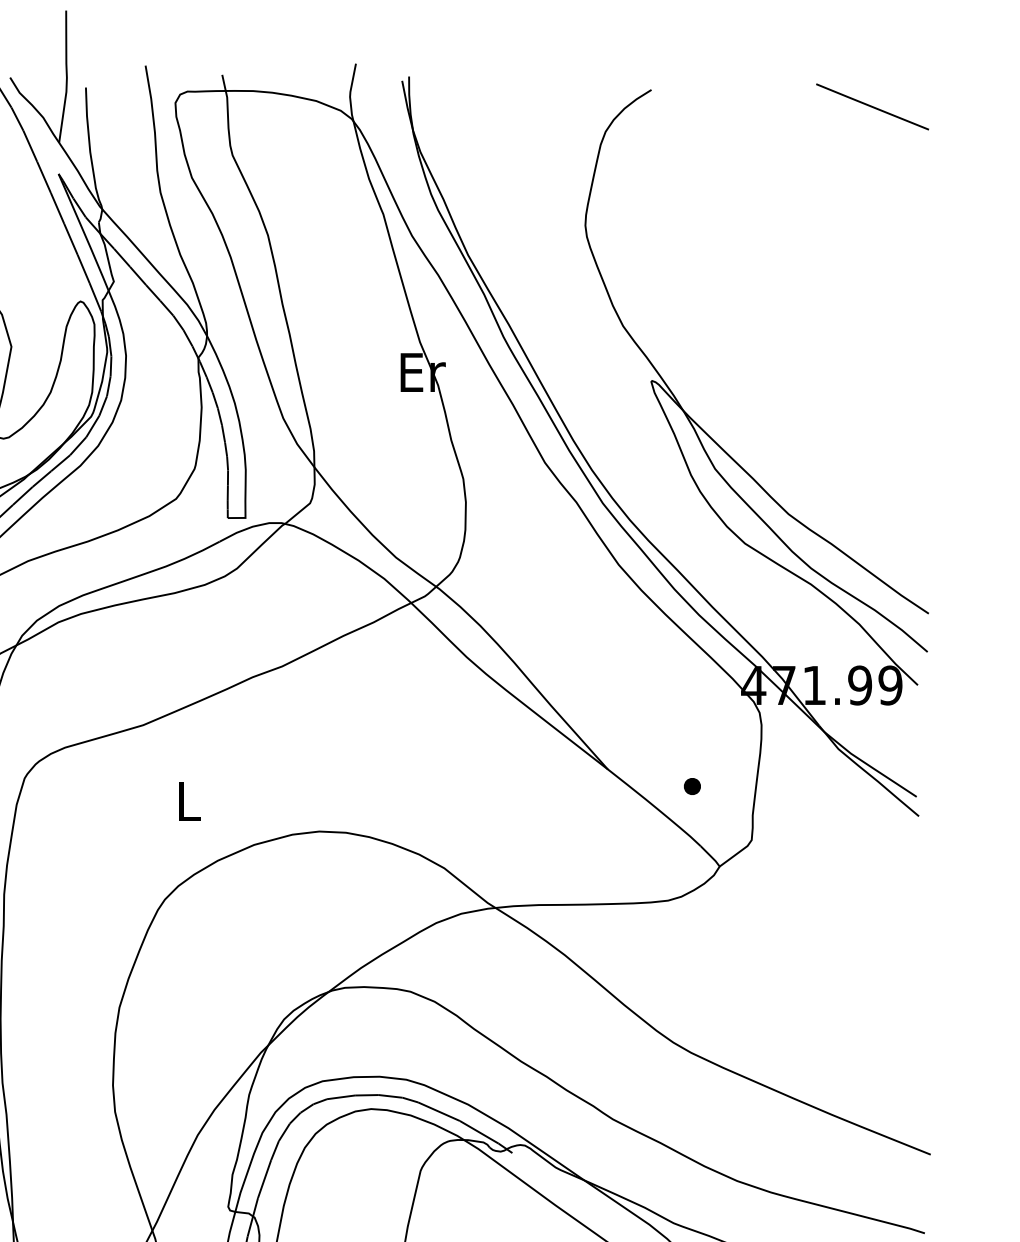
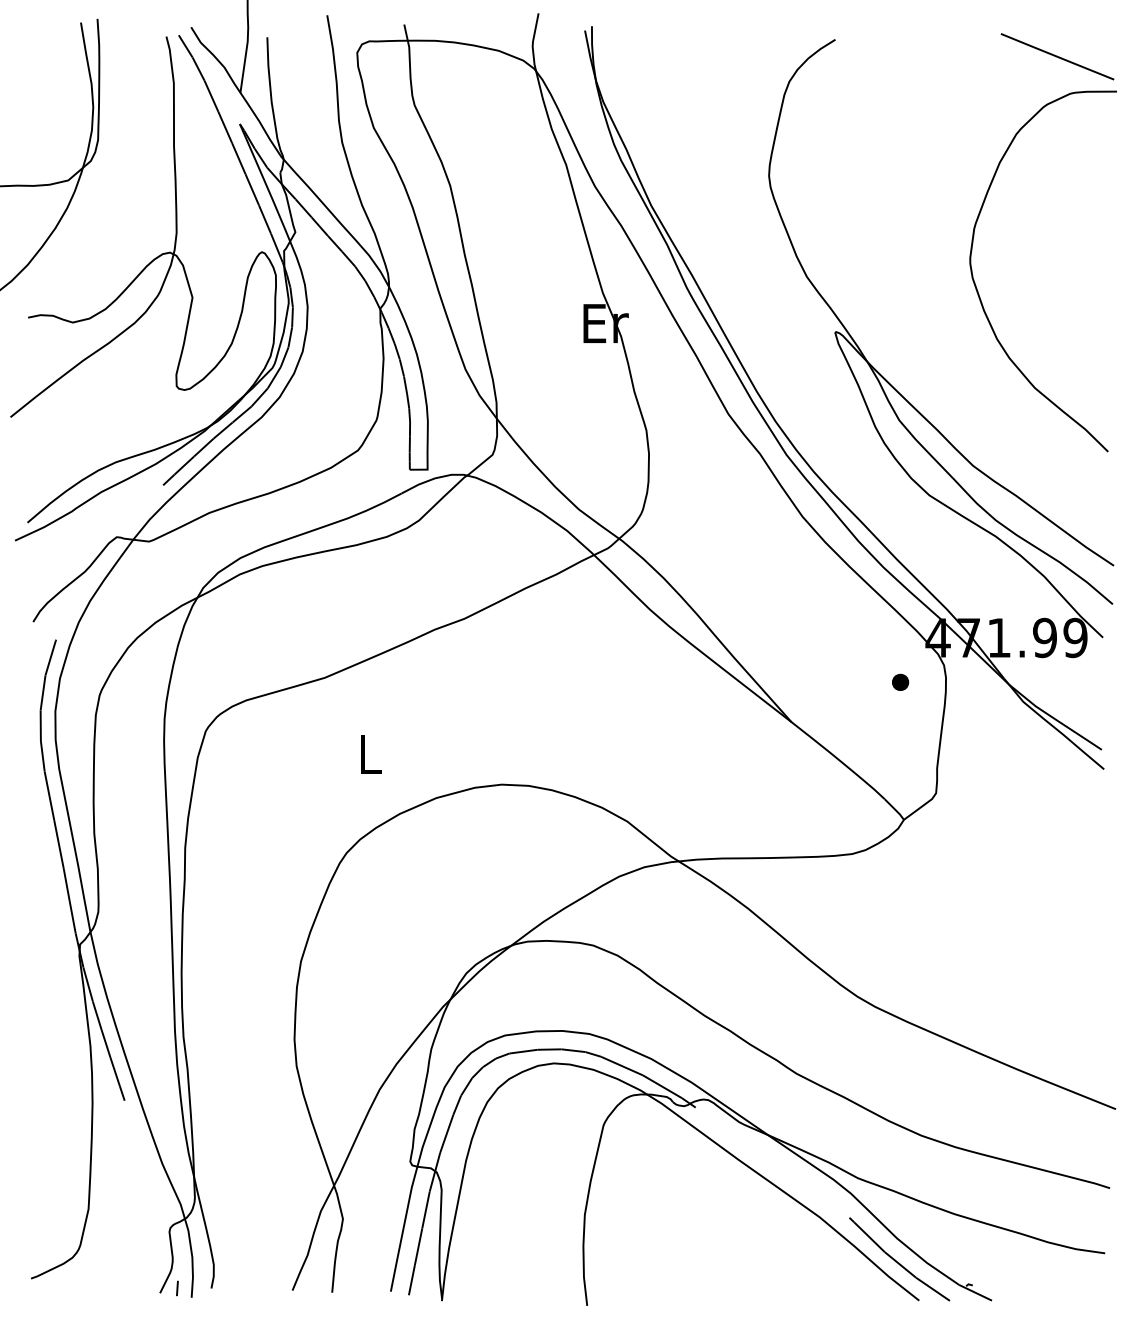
curve: (795, 345) -> (980, 296), added
part: (692, 785) -> (900, 681), moved

